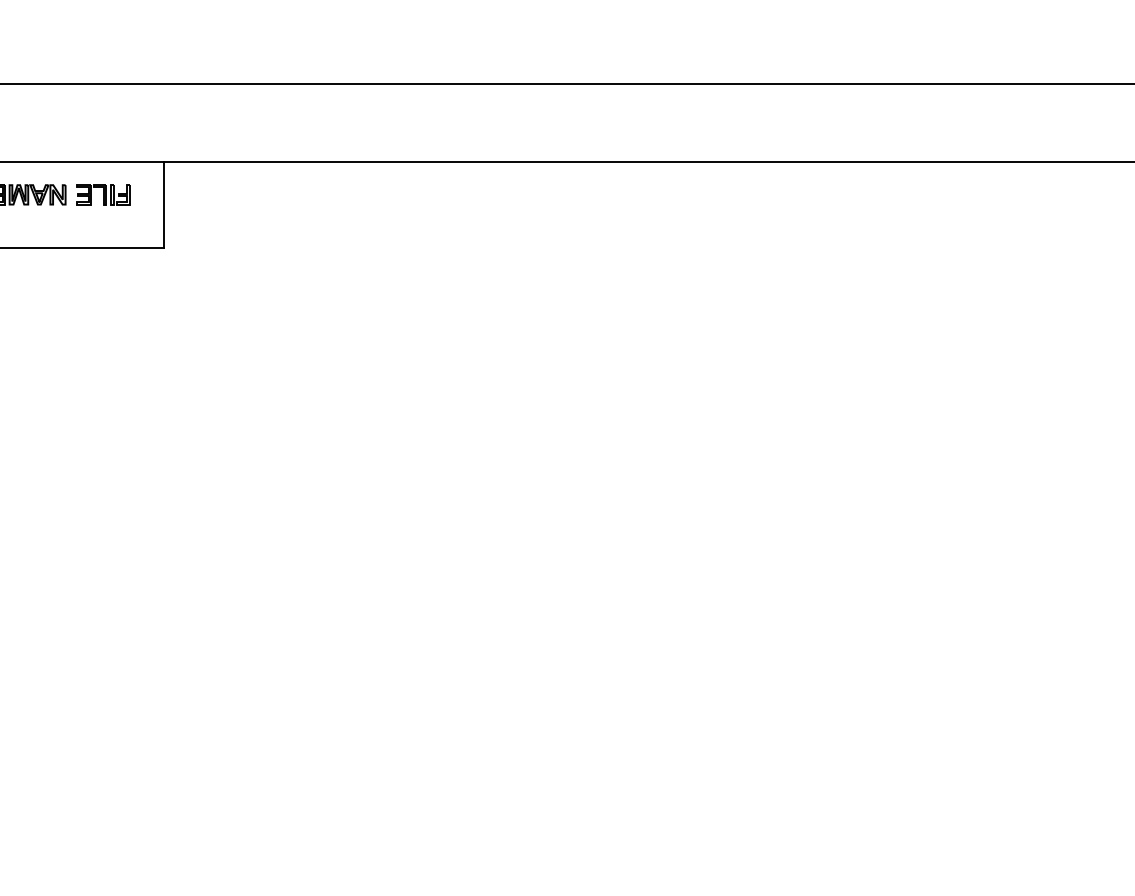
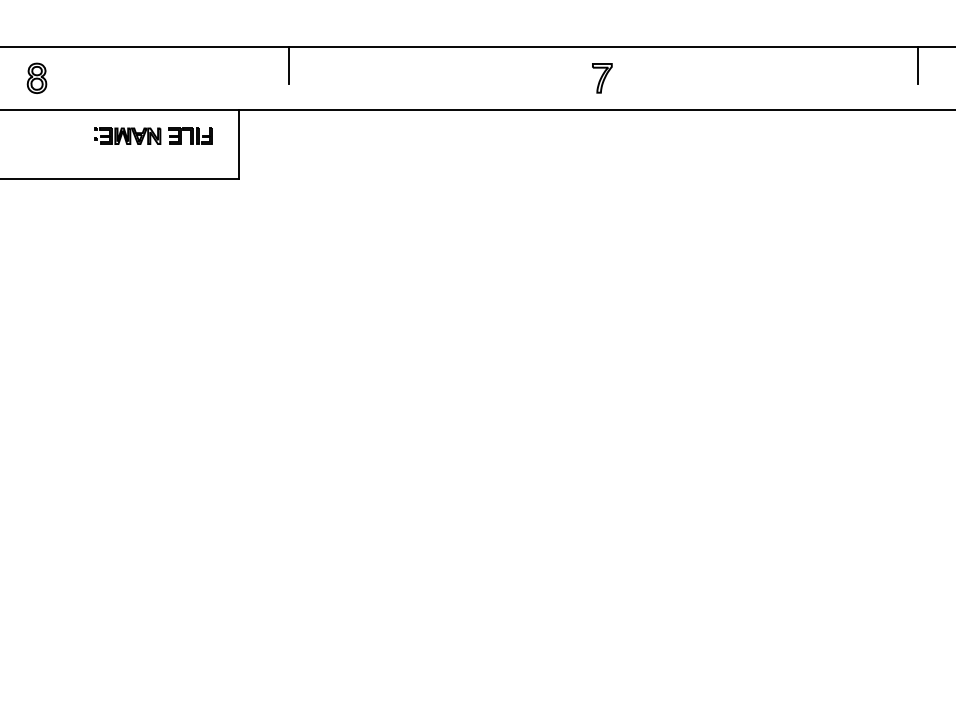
line: (226, 106) -> (289, 65), added
line: (1007, 106) -> (917, 65), added
part: (615, 123) -> (602, 78), added

